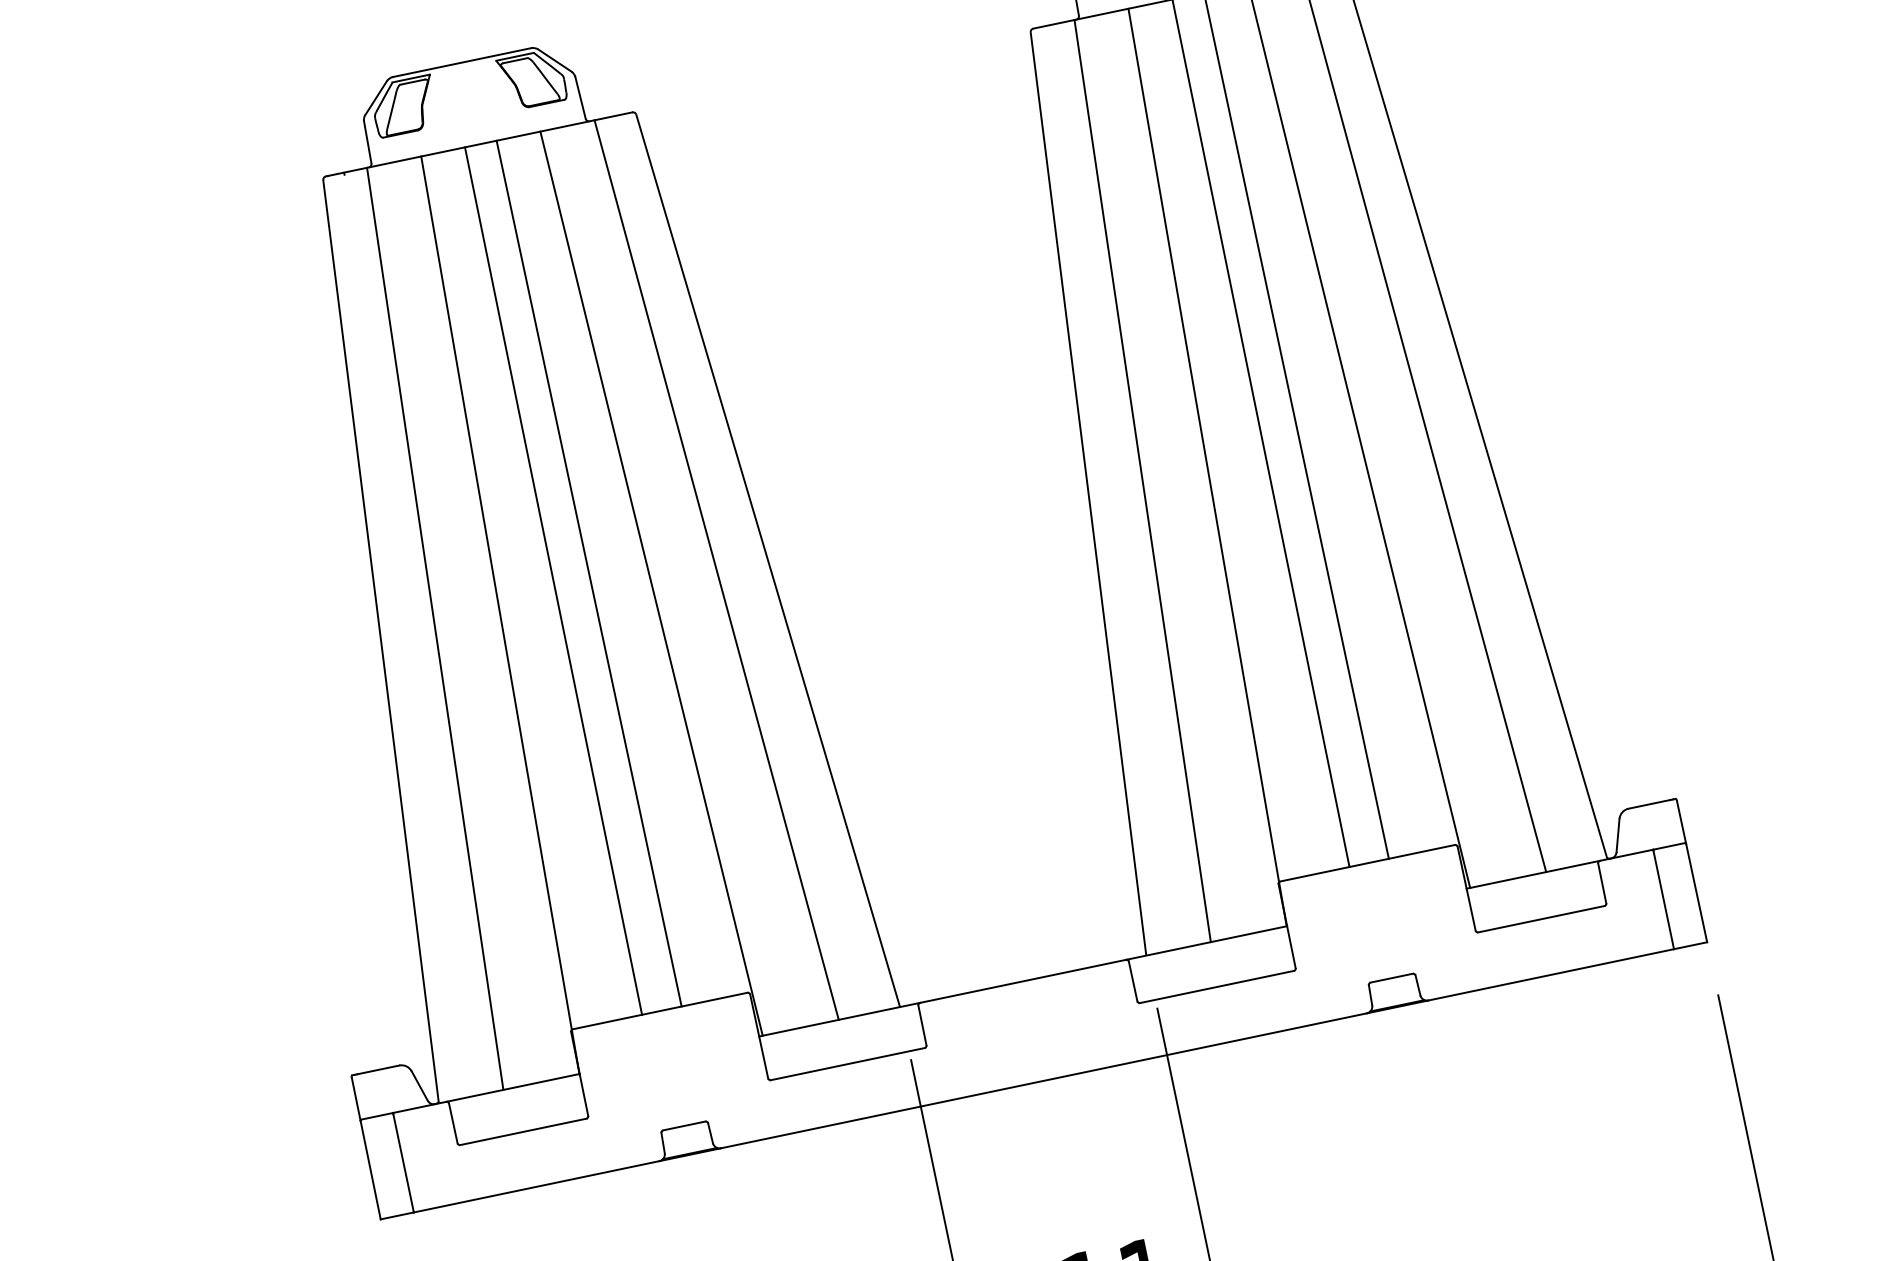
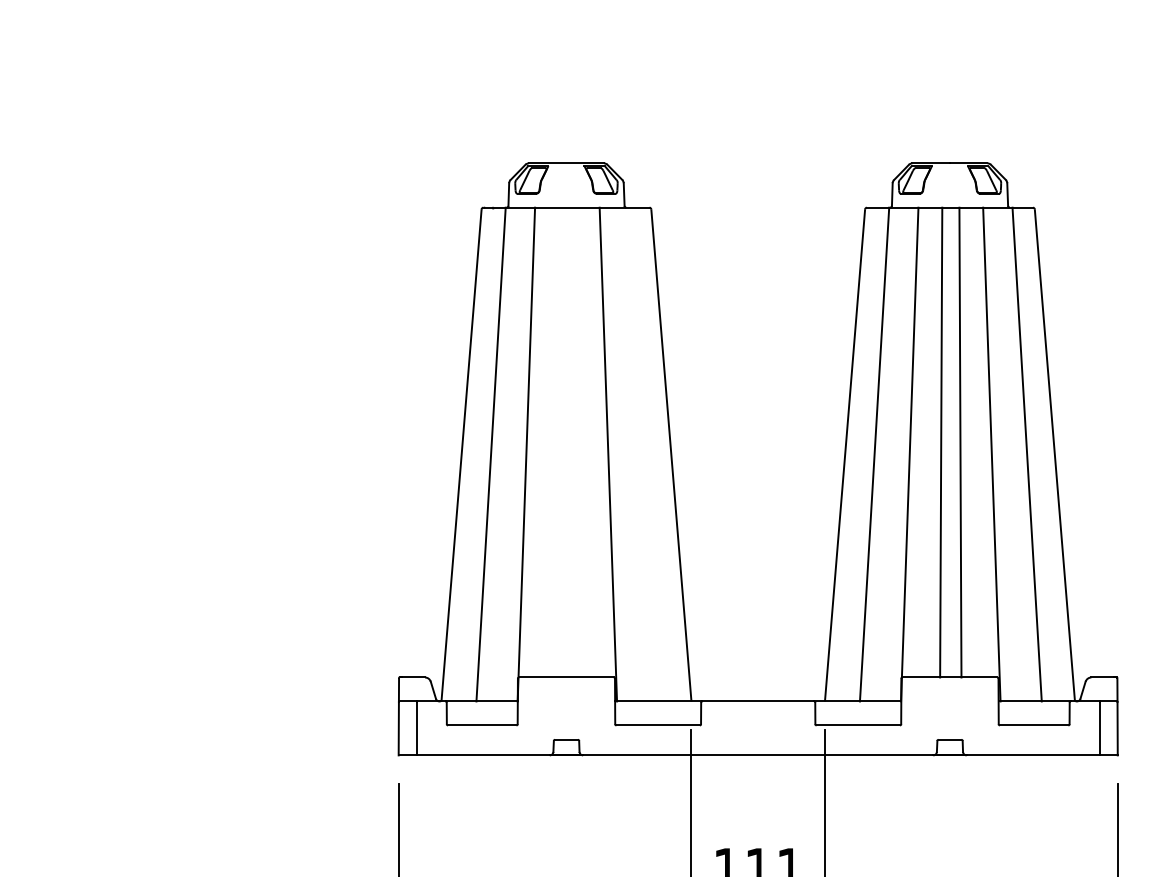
line: (716, 569) -> (643, 454), removed
line: (588, 573) -> (576, 442), removed
line: (553, 580) -> (557, 442), removed

